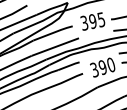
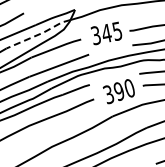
text: (92, 21) -> (106, 33), 395 -> 345
line: (39, 22) -> (39, 34), solid -> dashed

